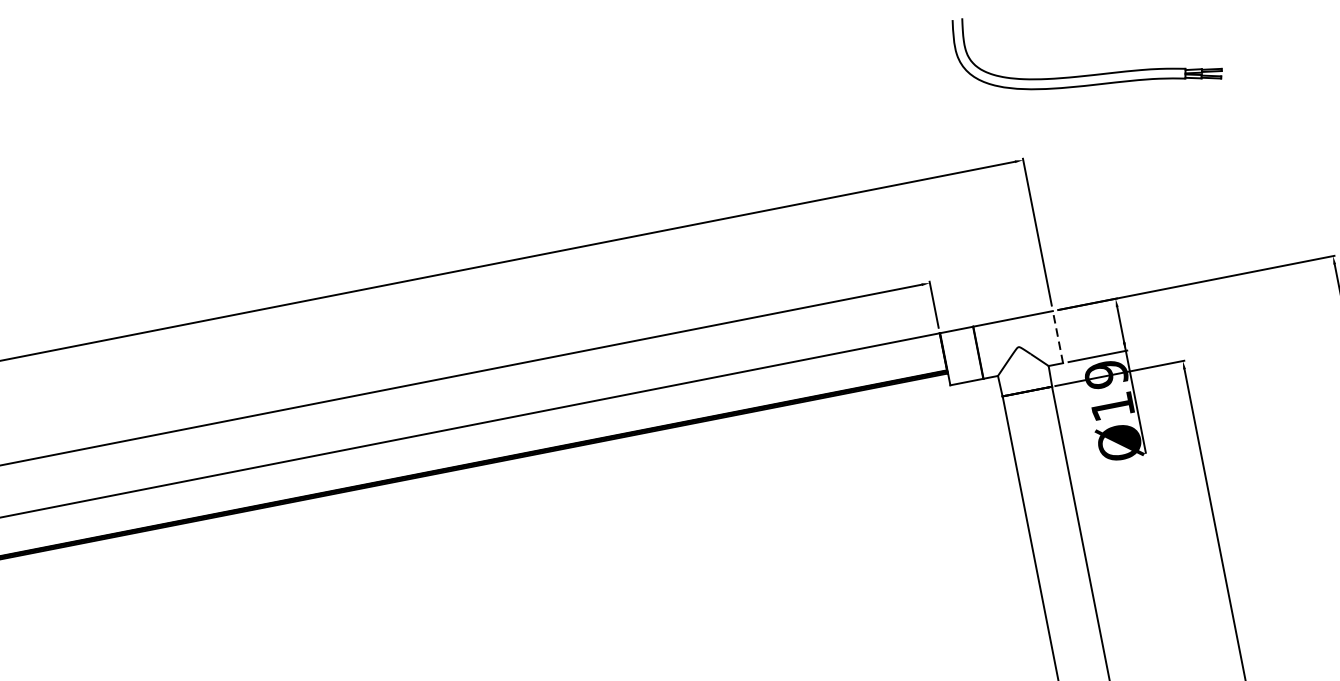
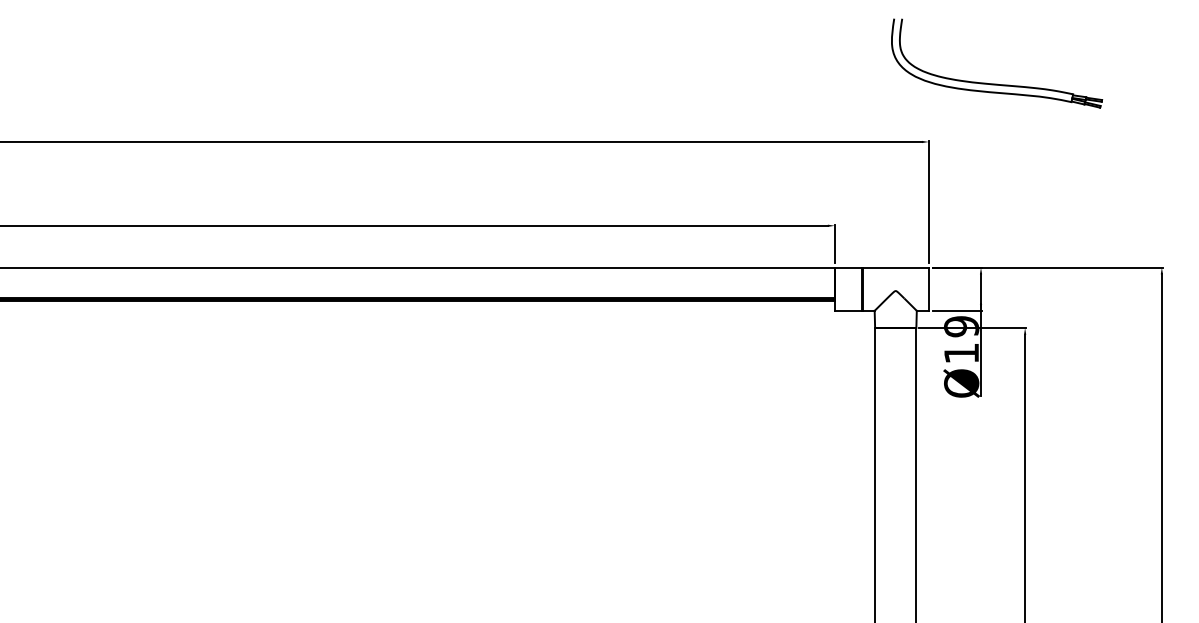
line: (1057, 337) -> (928, 289), dashed -> solid

